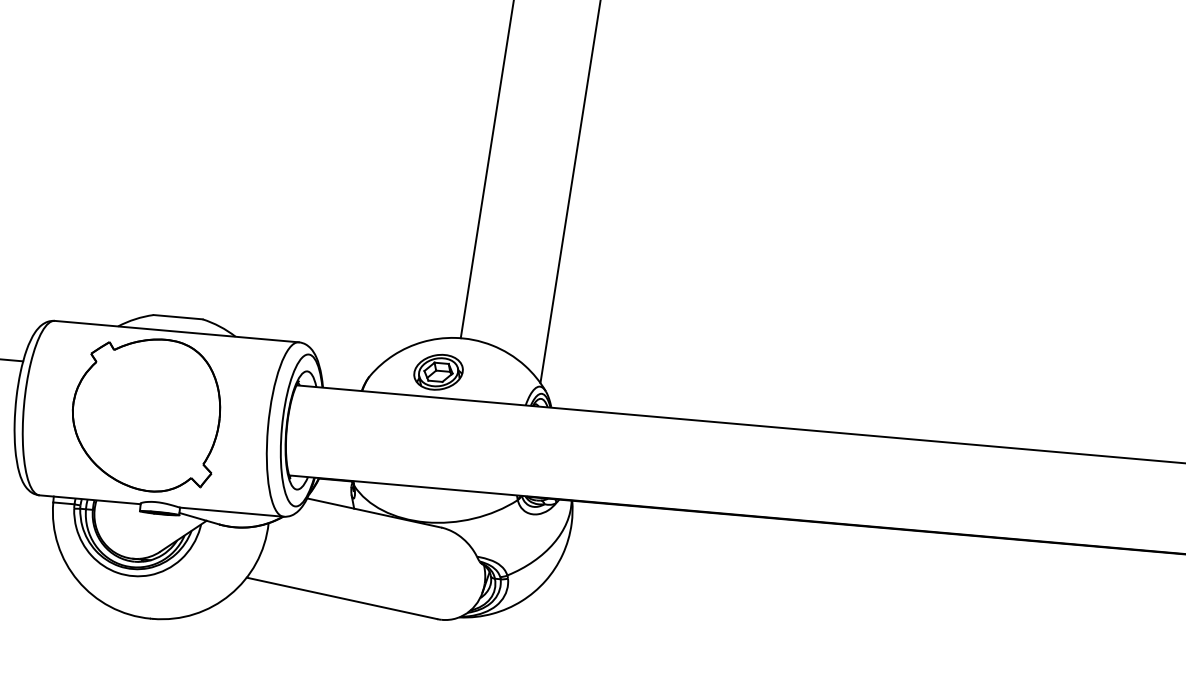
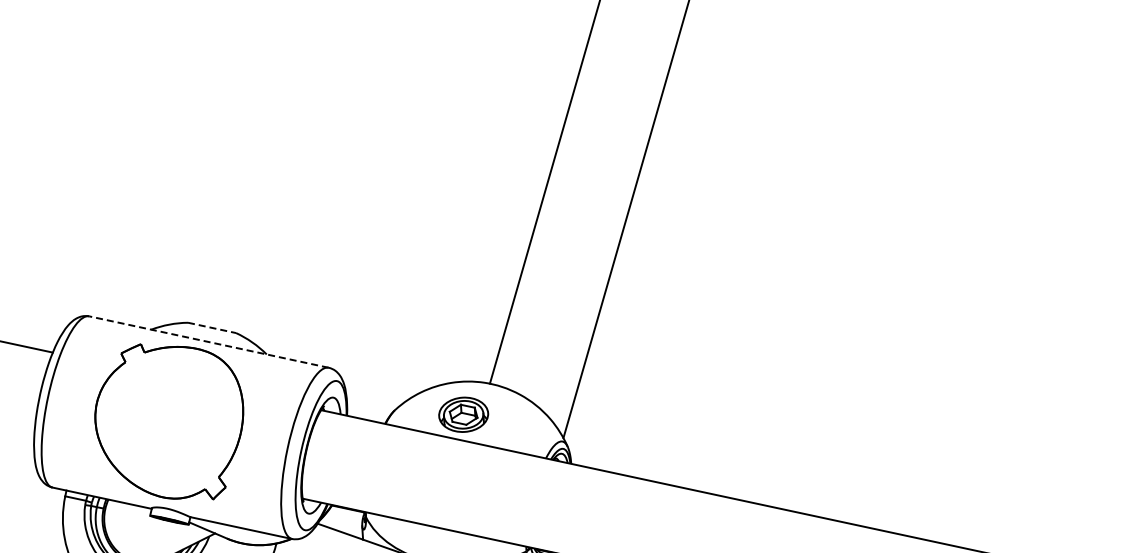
line: (178, 317) -> (212, 328), solid -> dashed
line: (176, 331) -> (208, 341), solid -> dashed

